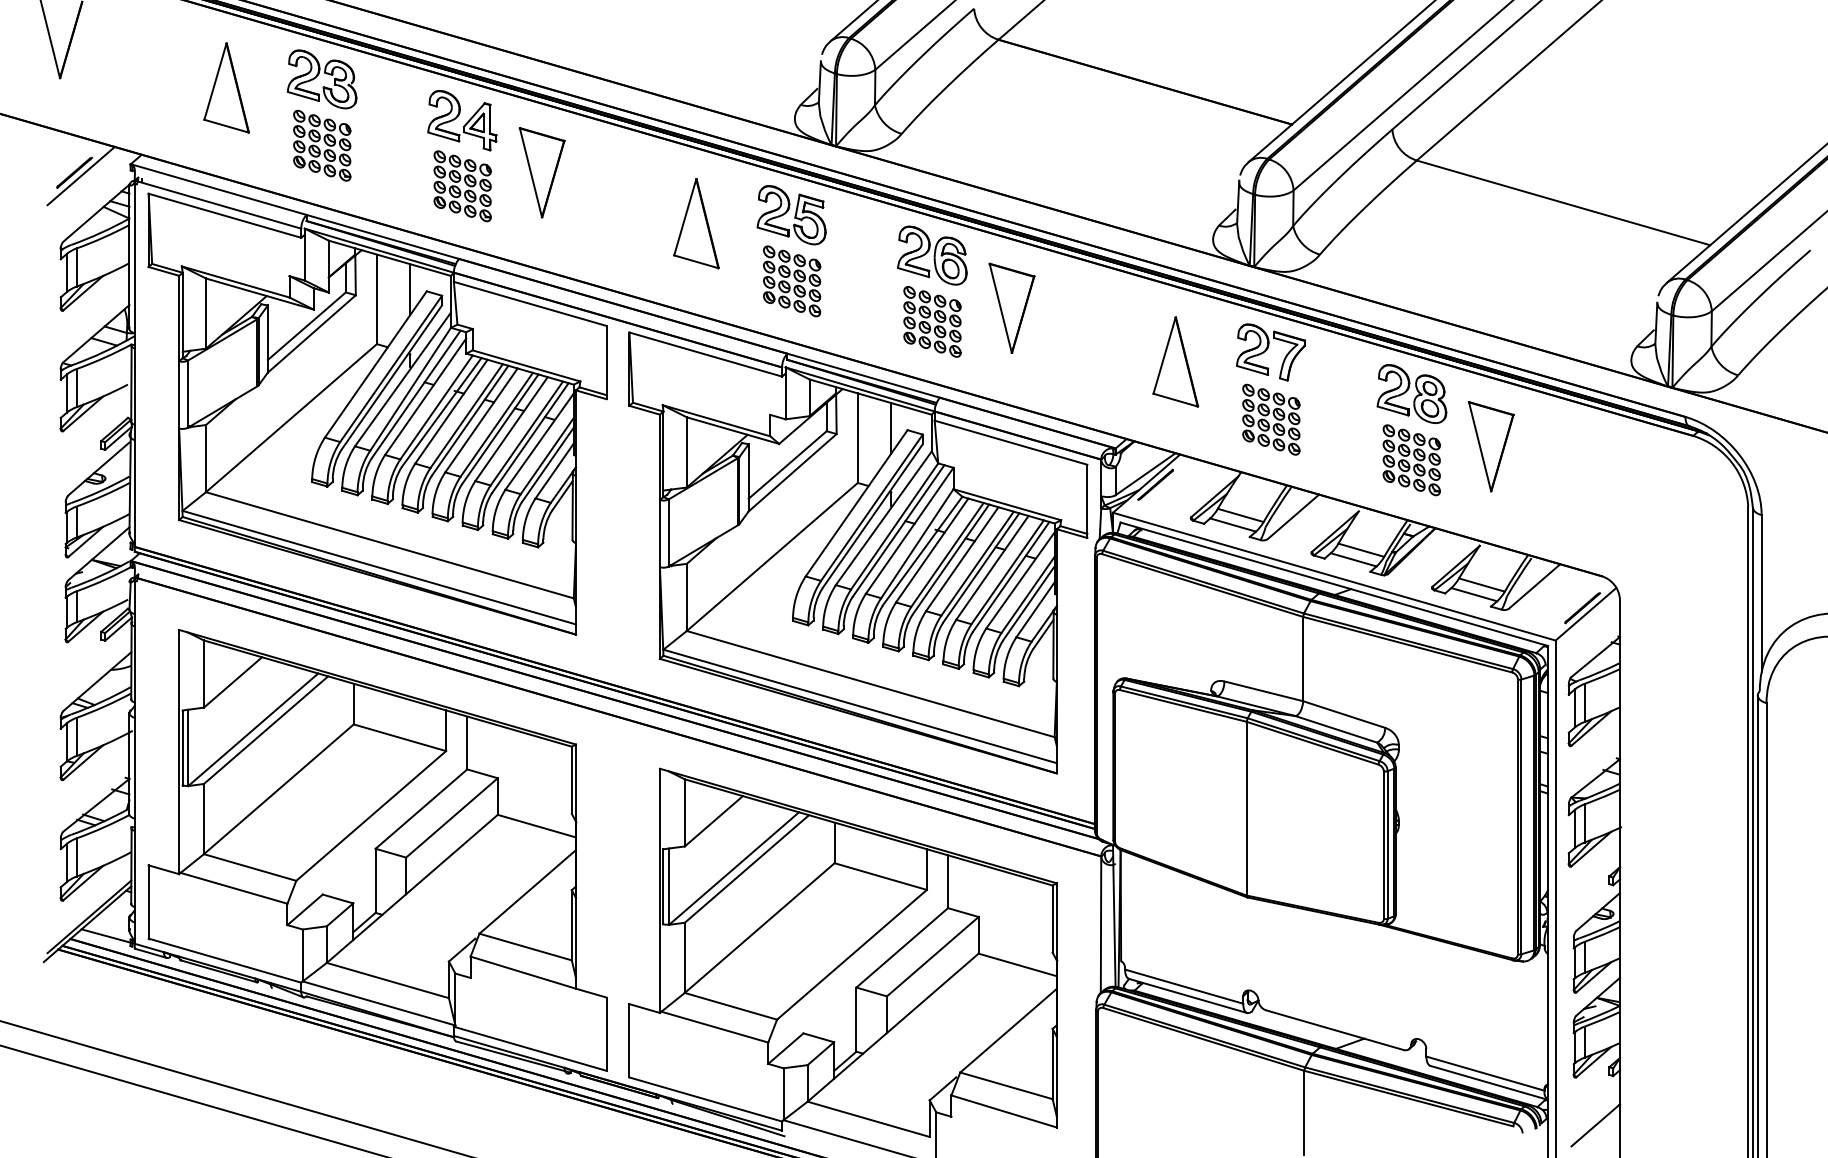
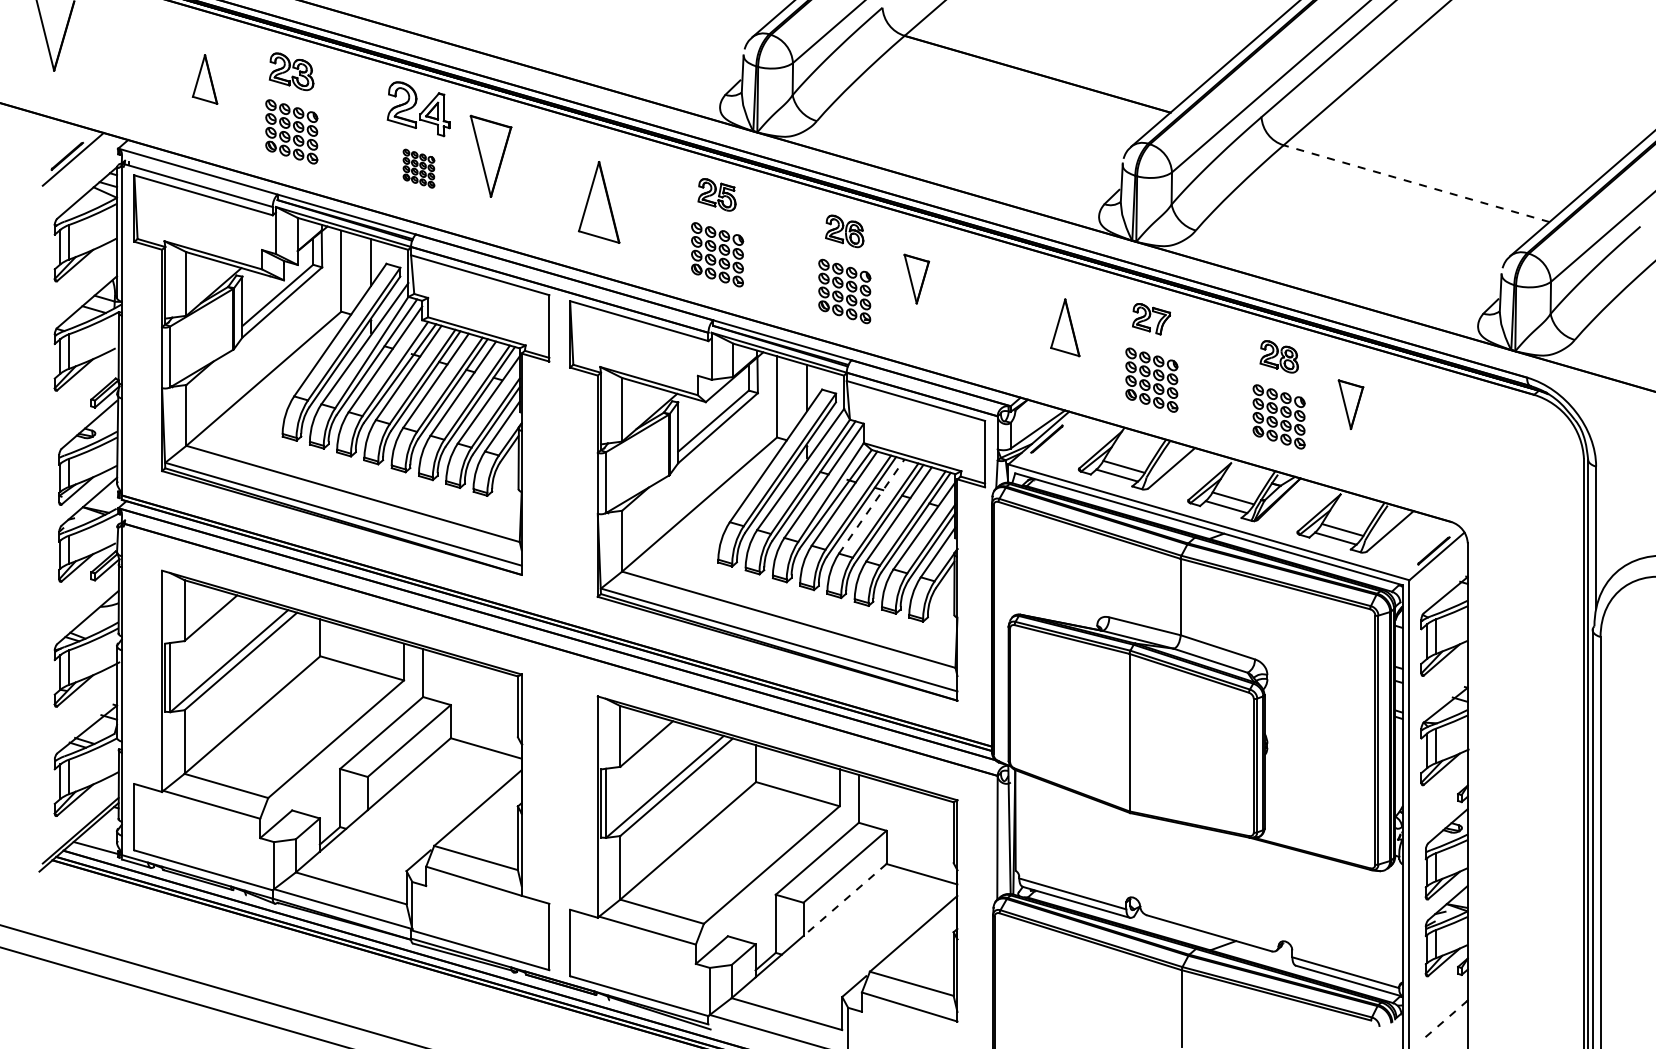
part: (321, 79) -> (291, 71), size x0.7
part: (226, 87) -> (204, 79), size x0.6
part: (462, 186) -> (418, 168), size x0.6
line: (1563, 202) -> (1416, 183), solid -> dashed
part: (791, 215) -> (716, 195), size x0.6
part: (696, 223) -> (599, 202), moved
part: (932, 255) -> (844, 231), size x0.6
part: (1011, 307) -> (916, 278), size x0.6
part: (1270, 352) -> (1151, 319), size x0.6
part: (1175, 361) -> (1064, 327), size x0.7
part: (1411, 393) -> (1278, 356), size x0.6
part: (1490, 446) -> (1350, 404), size x0.6
line: (962, 558) -> (871, 505), solid -> dashed
line: (932, 993) -> (844, 900), solid -> dashed
line: (1595, 1125) -> (1445, 1019), solid -> dashed

